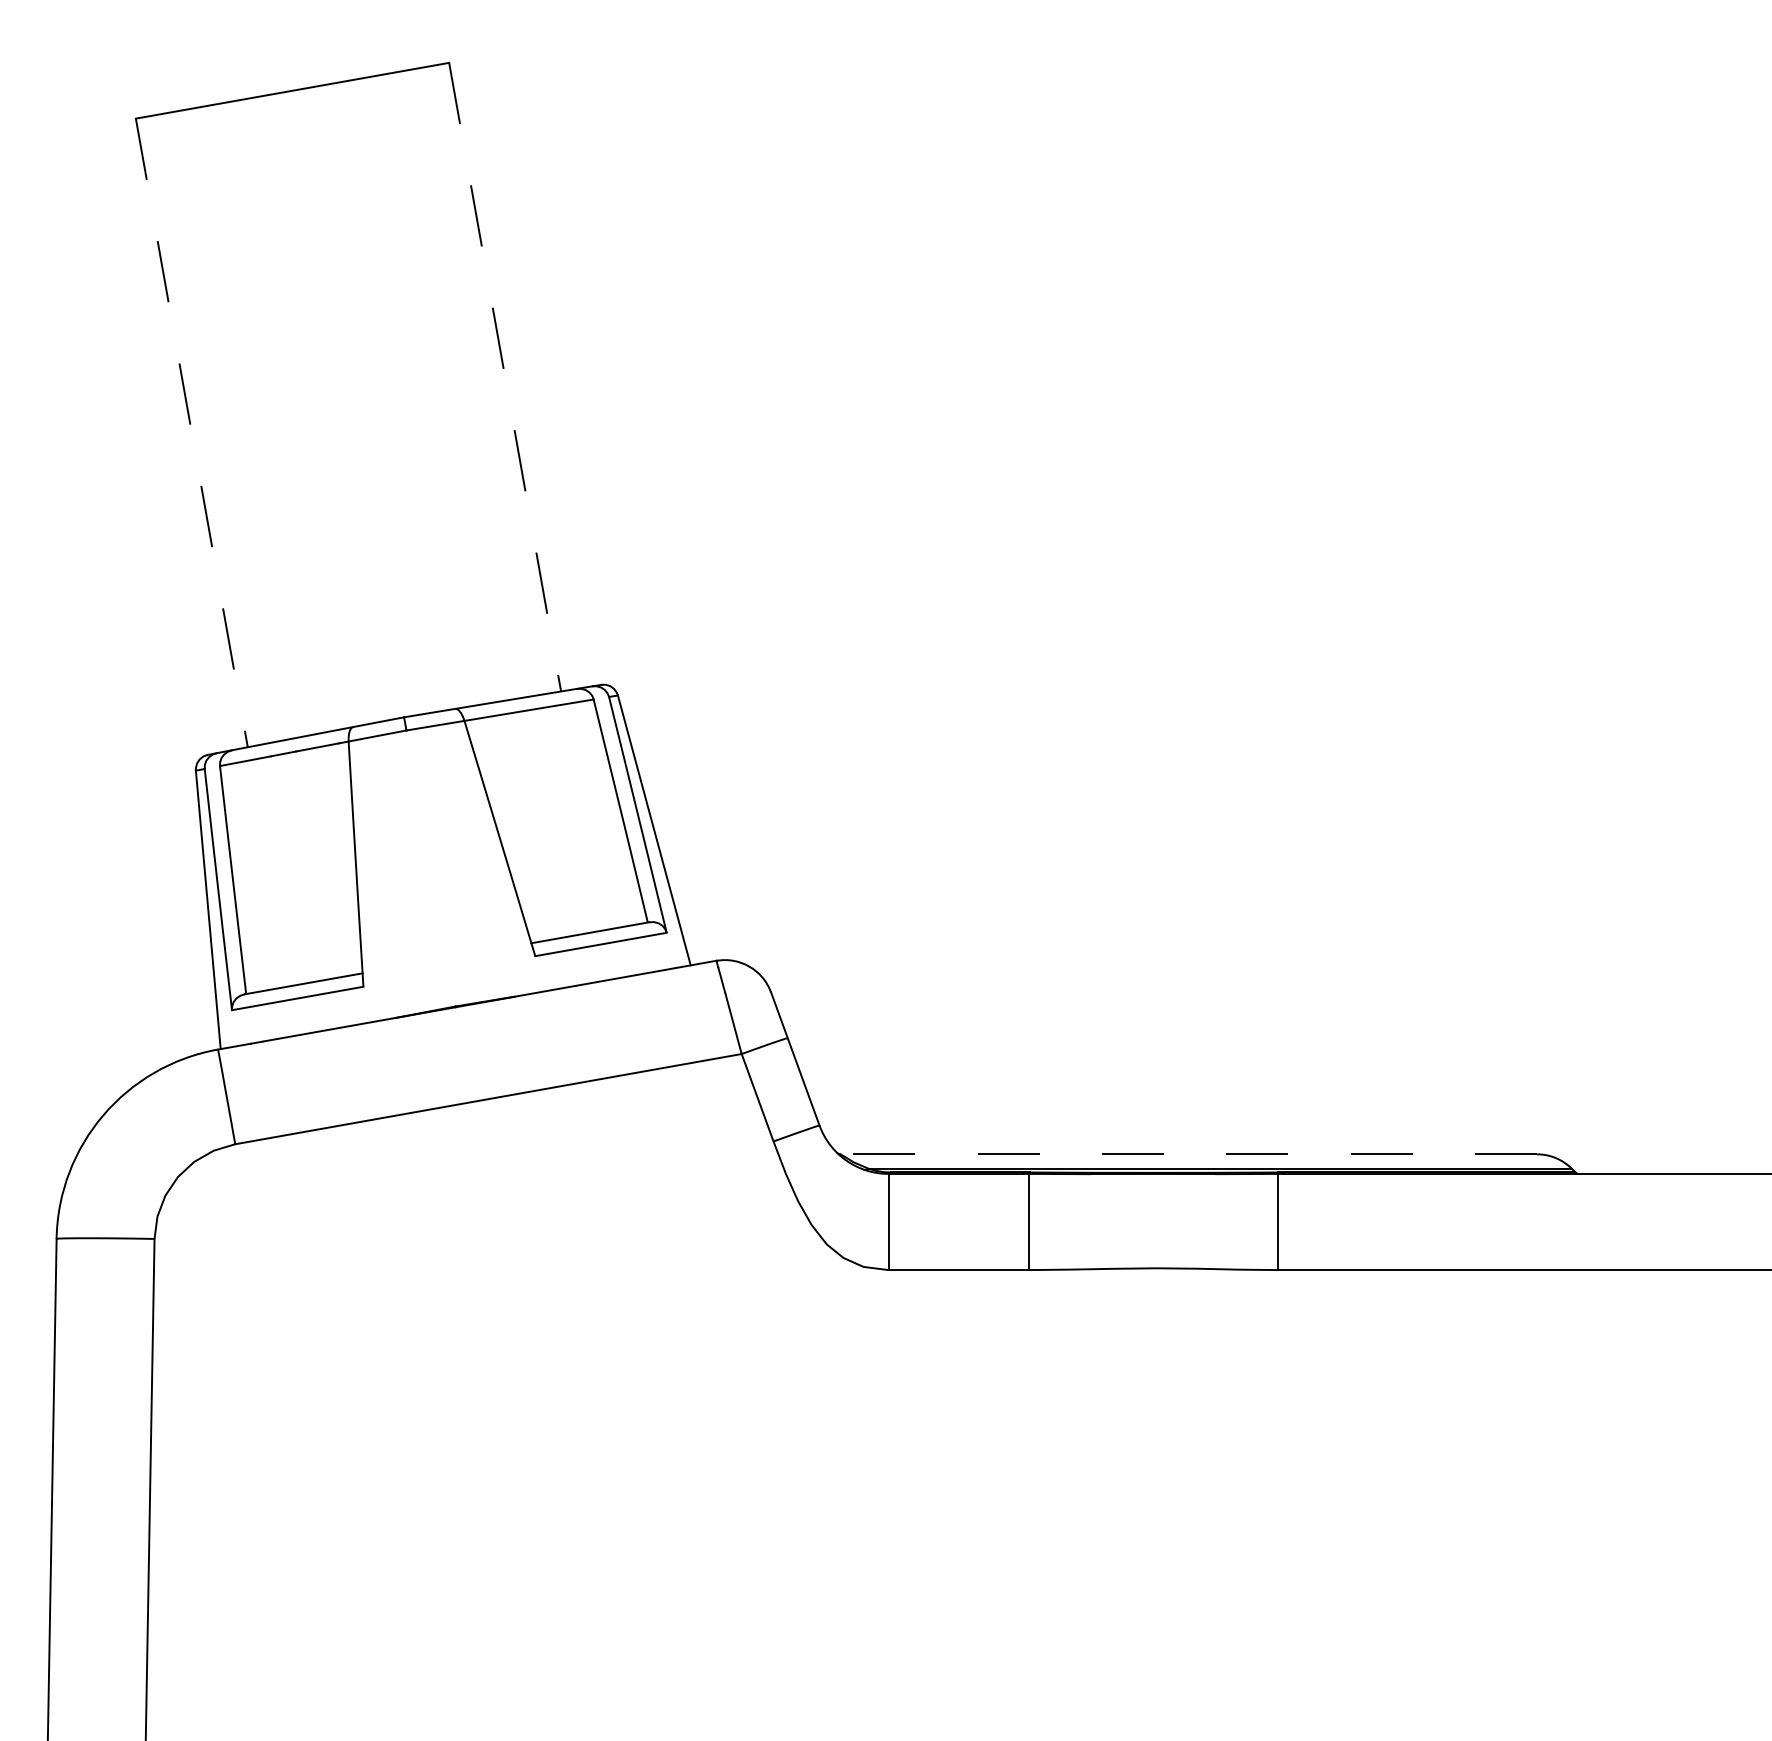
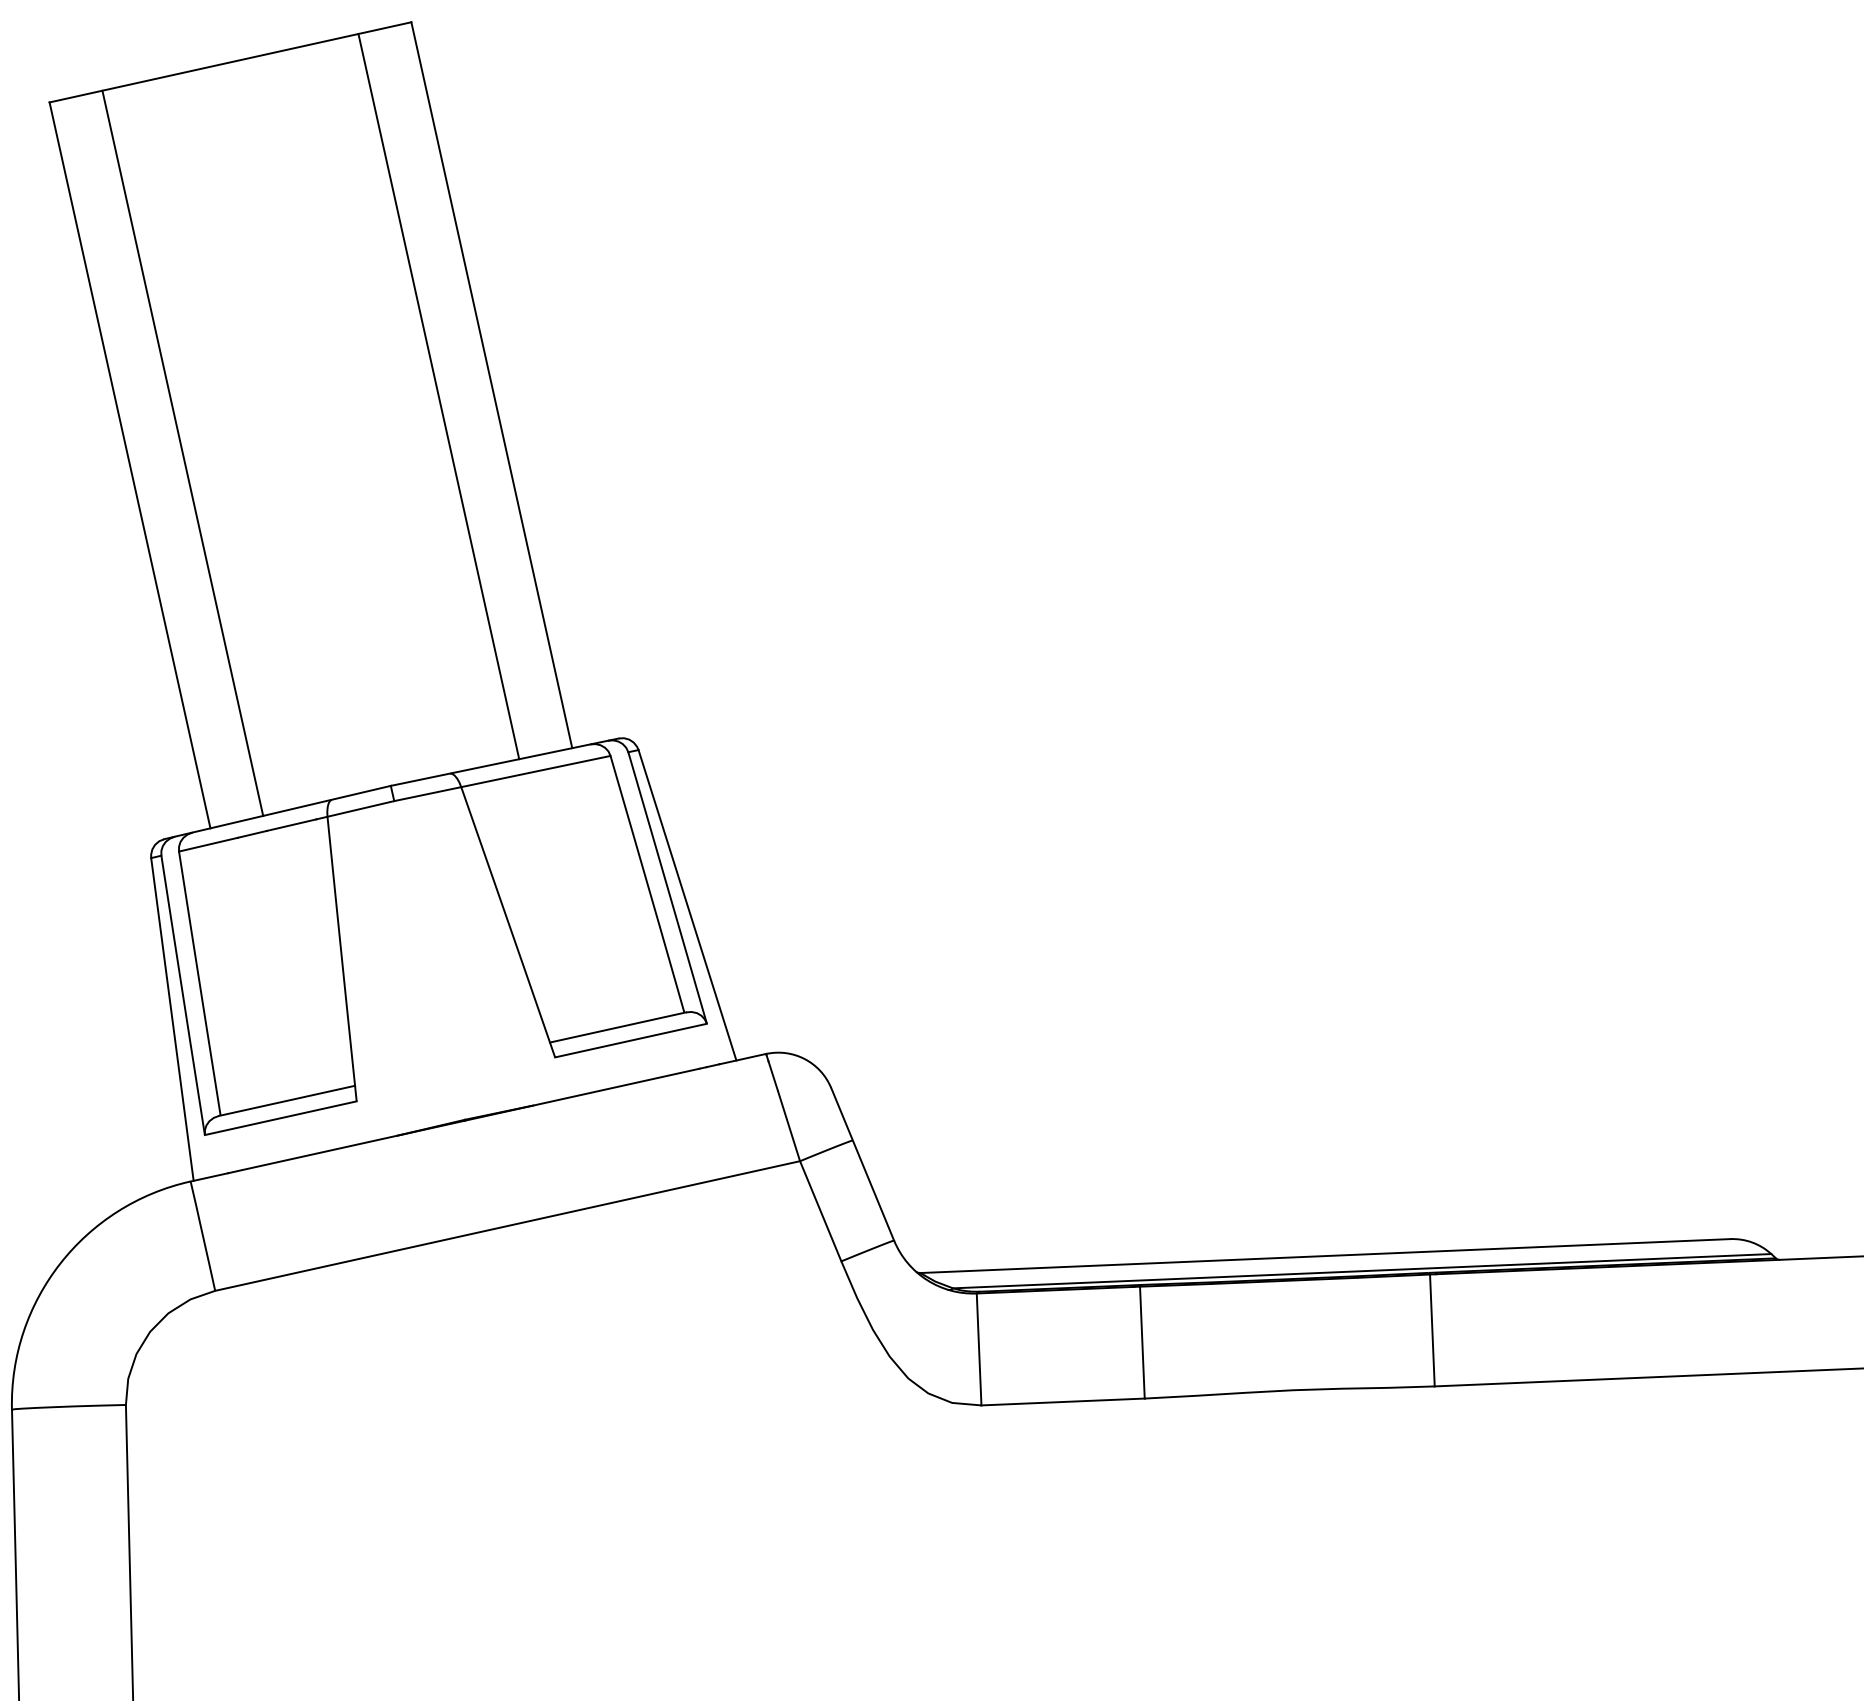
line: (505, 377) -> (492, 385), dashed -> solid
line: (459, 385) -> (439, 397), added
line: (237, 424) -> (182, 453), added
line: (191, 433) -> (129, 466), dashed -> solid
line: (1188, 1154) -> (1324, 1256), dashed -> solid

